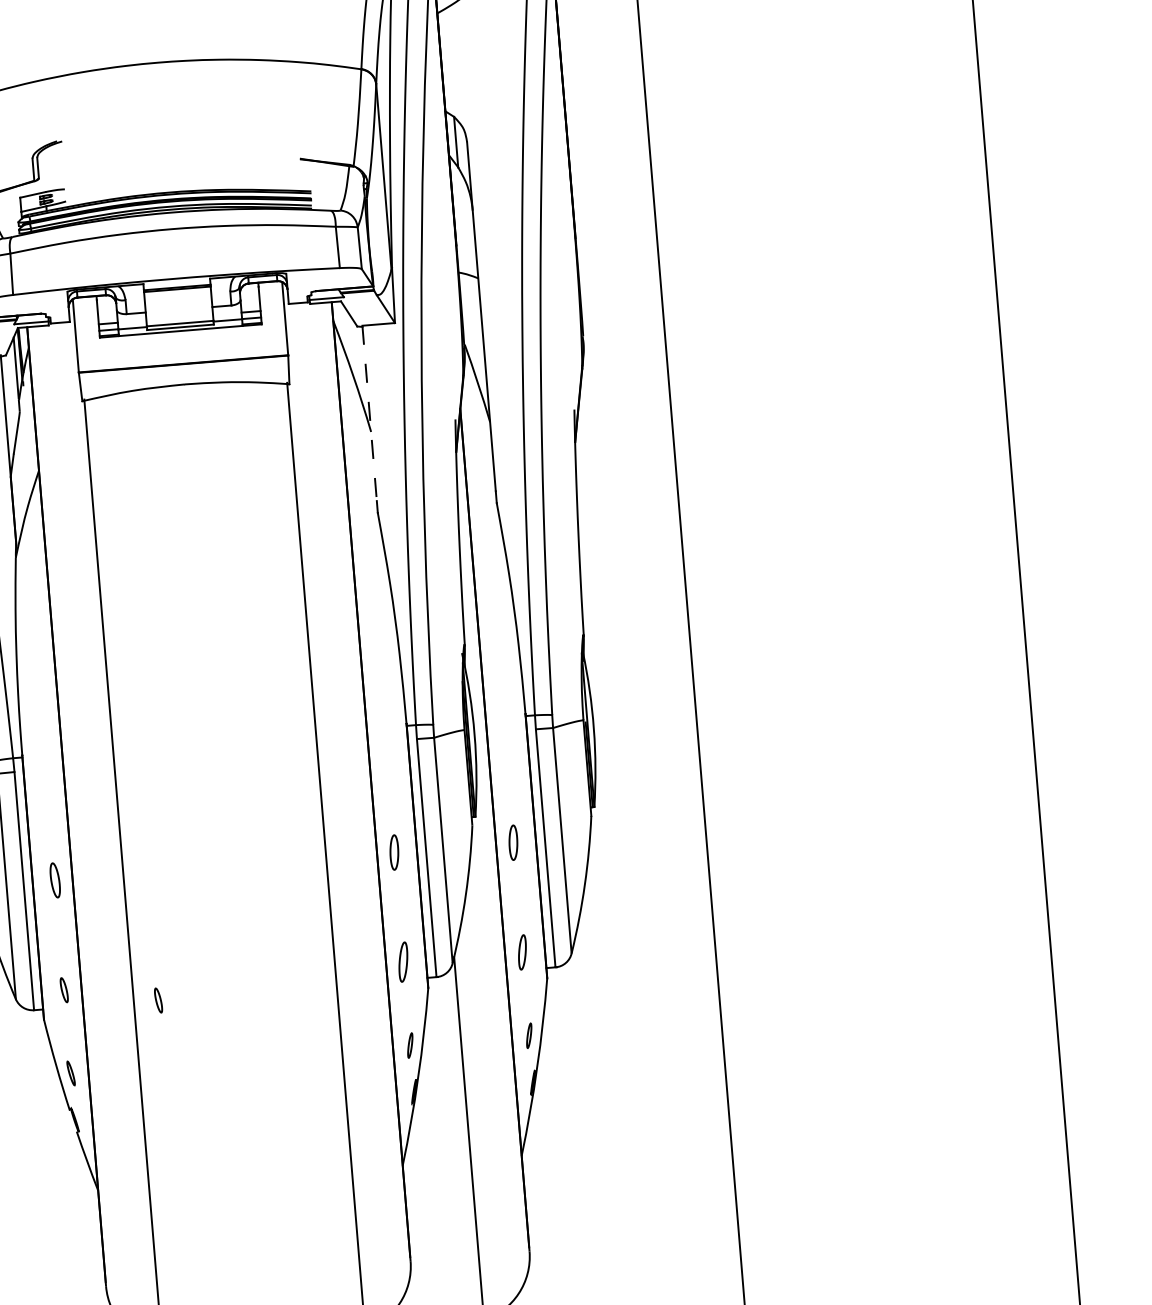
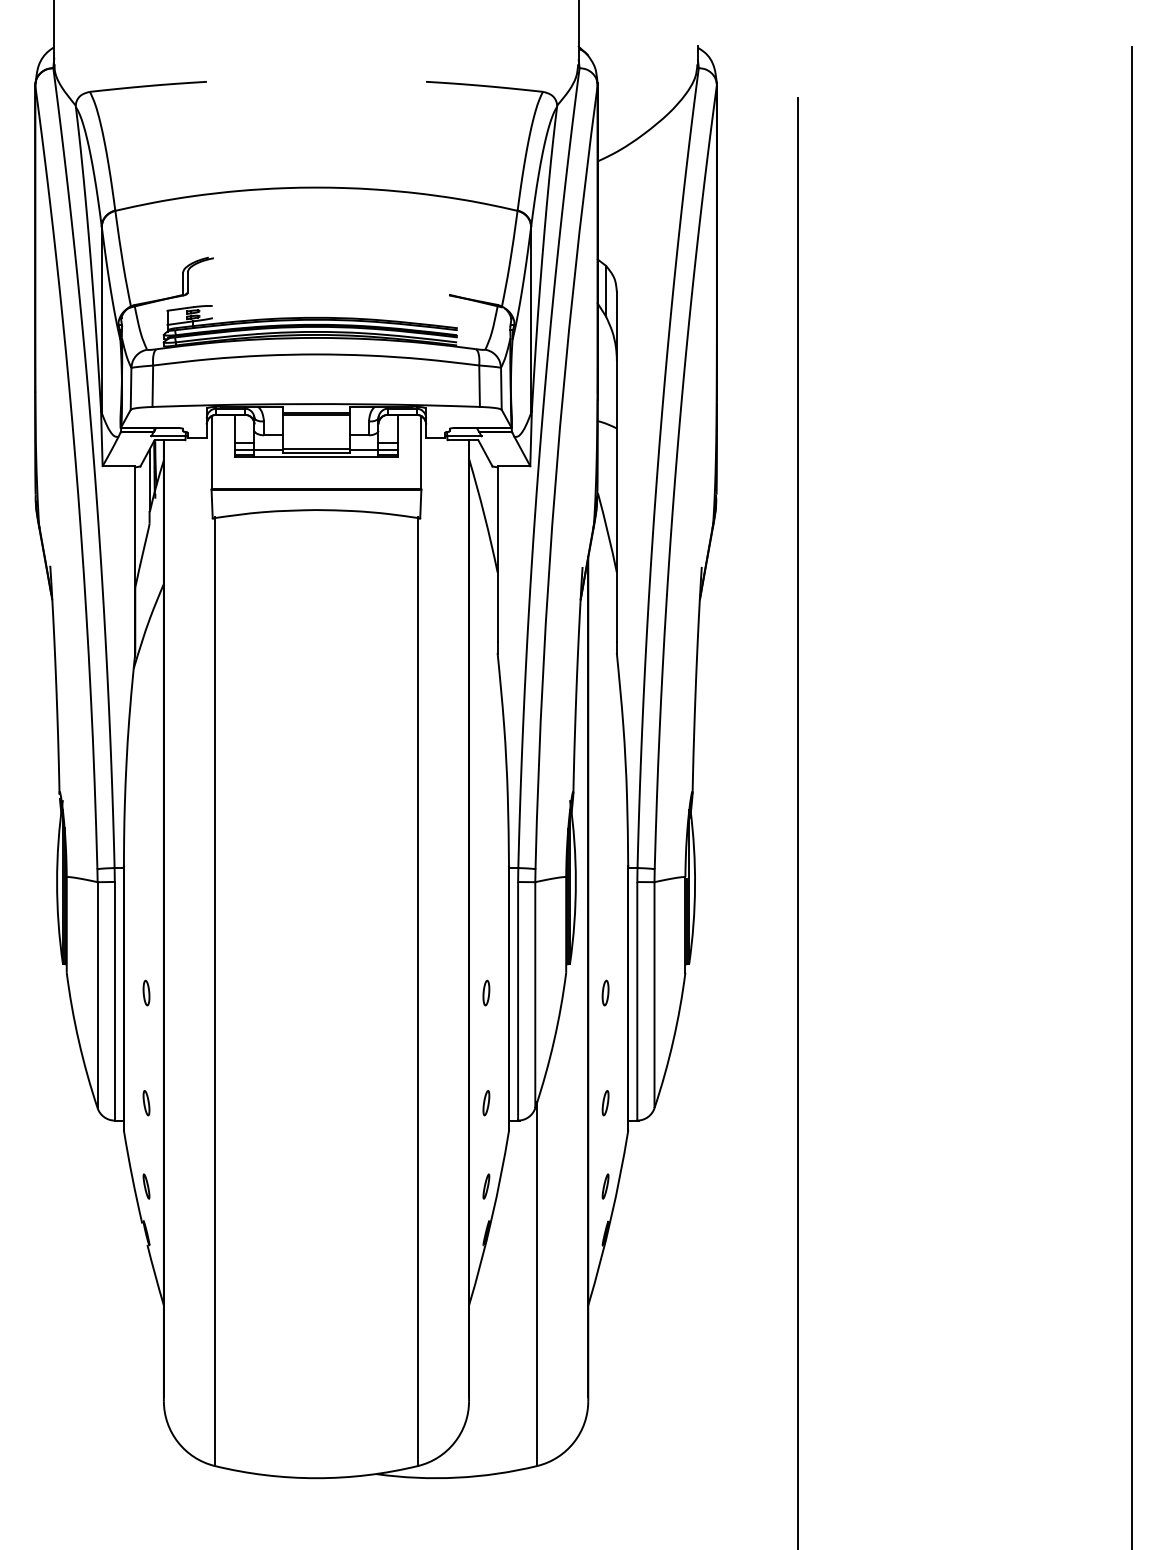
line: (369, 413) -> (497, 554), dashed -> solid
part: (513, 842) -> (605, 992), size x0.71
part: (394, 851) -> (486, 992), size x0.71
part: (55, 879) -> (146, 992), size x0.71
part: (522, 952) -> (605, 1103), size x0.71
part: (403, 962) -> (486, 1103), size x0.62
part: (158, 1000) -> (239, 1121), removed

